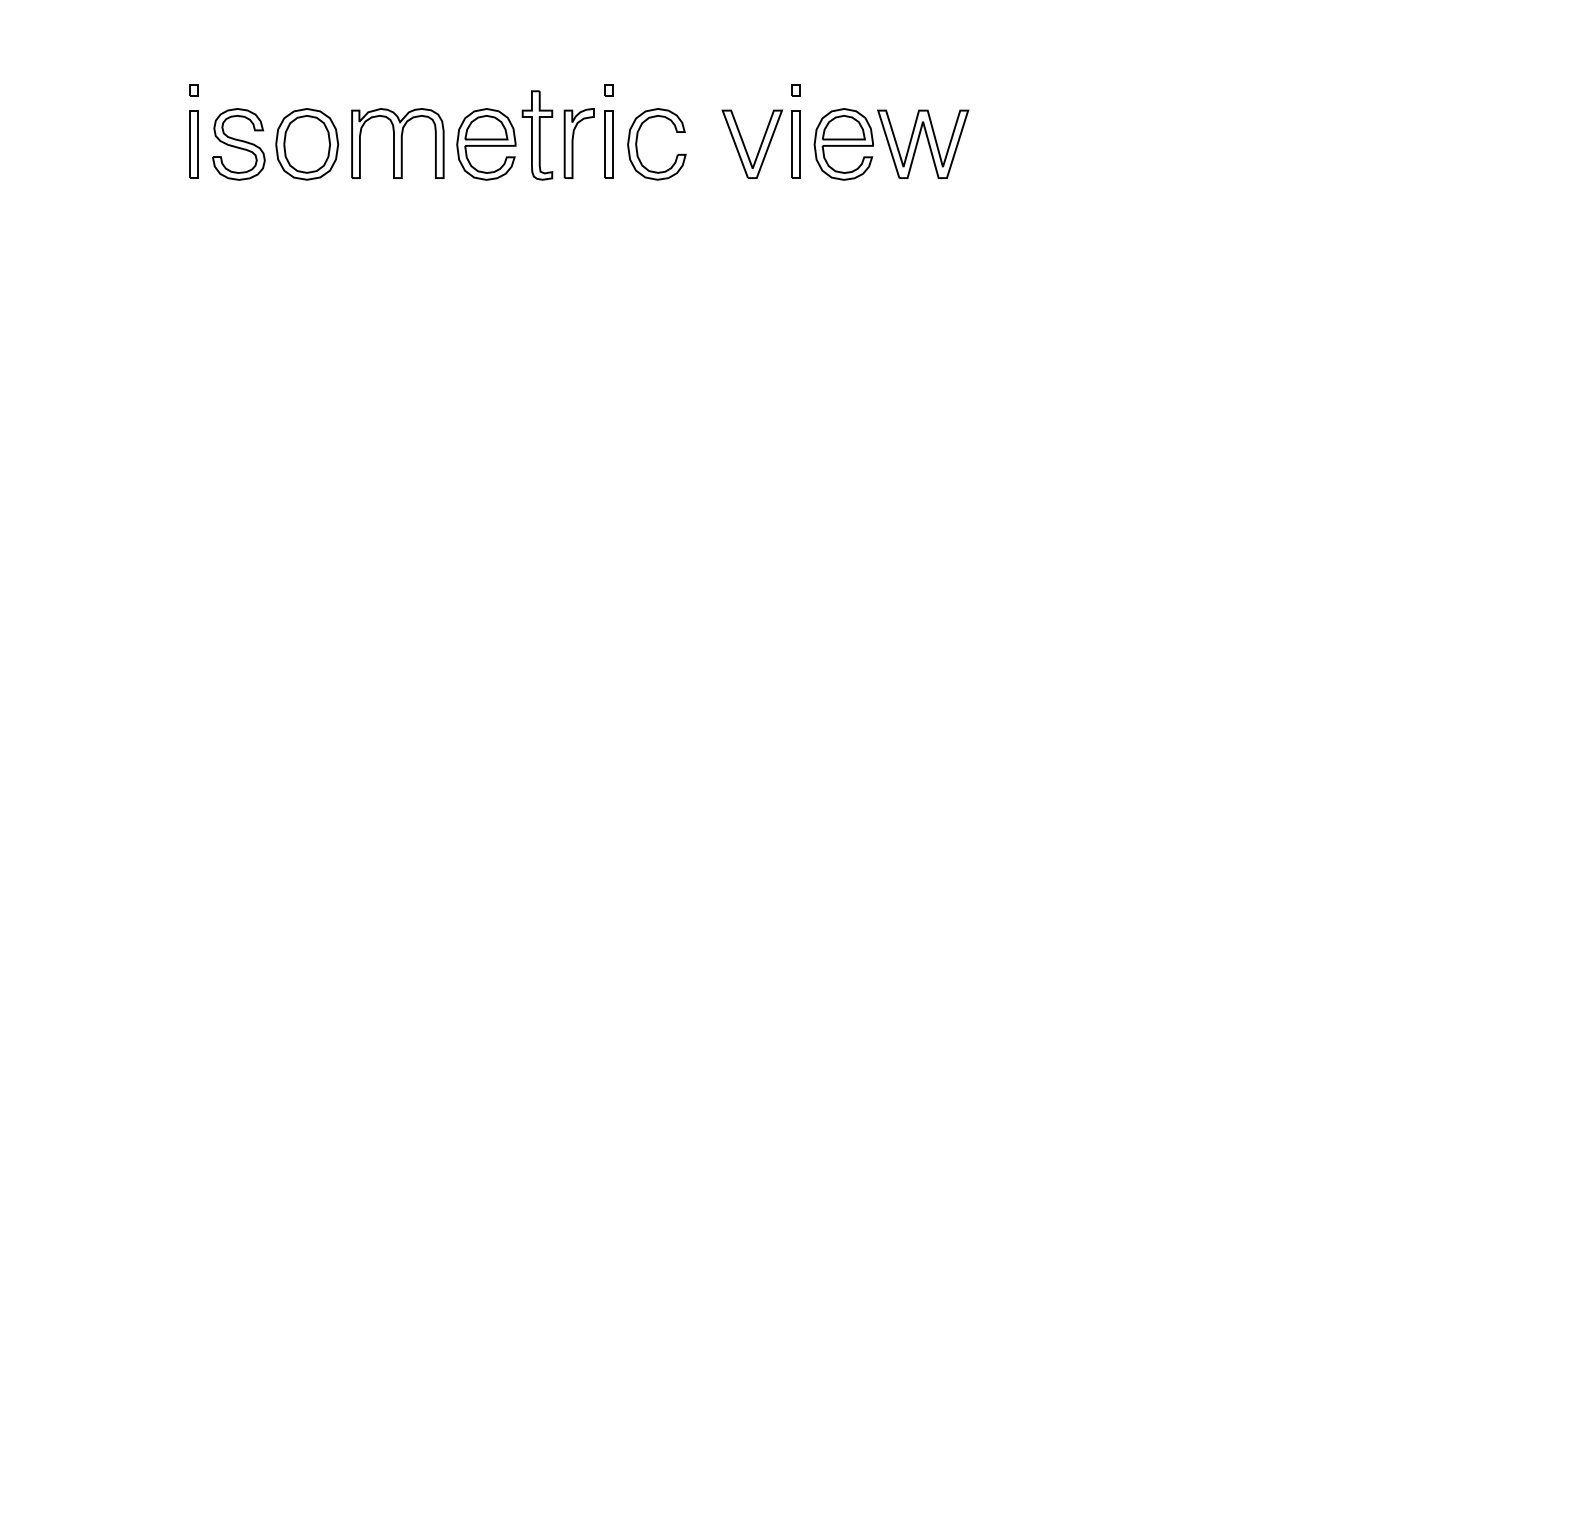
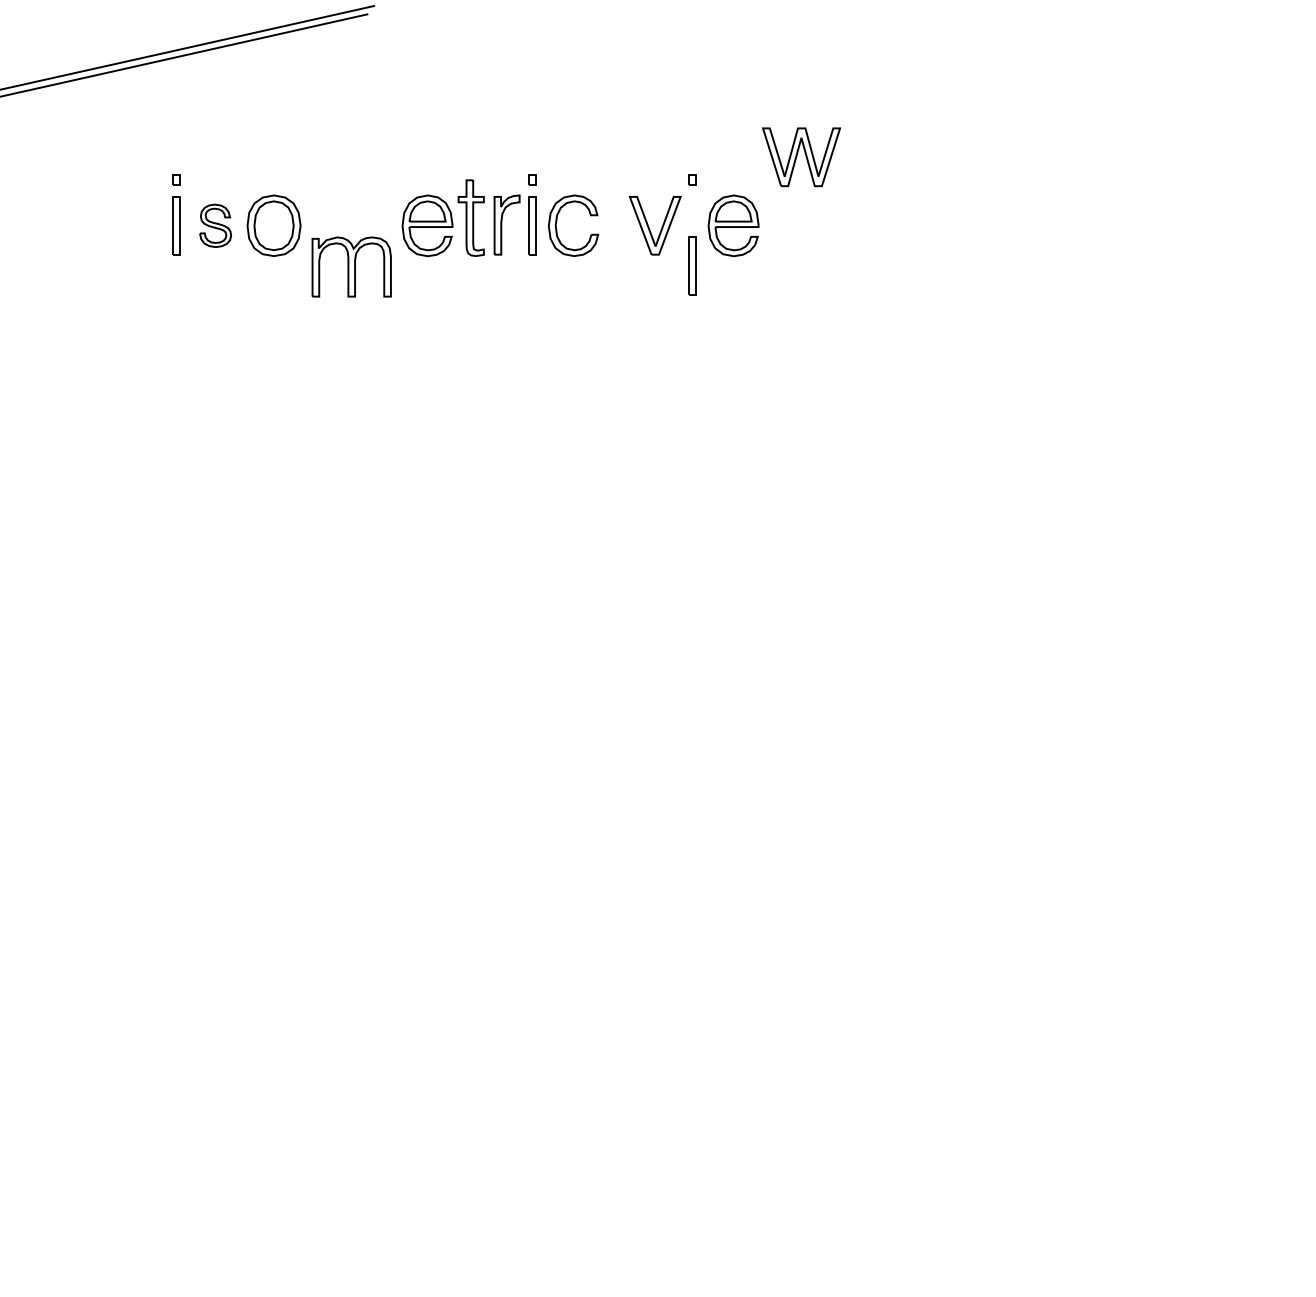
part: (397, 143) -> (351, 267), moved
part: (923, 143) -> (801, 156), moved
part: (238, 144) -> (215, 225), size x0.7
part: (795, 144) -> (692, 266), moved

